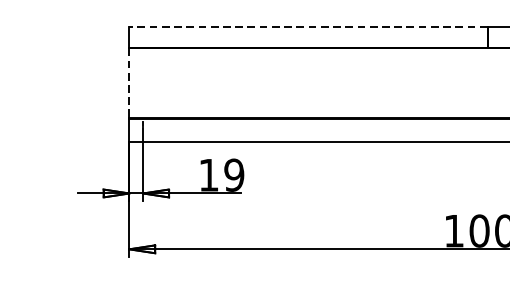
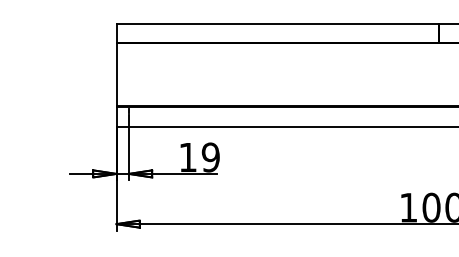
line: (308, 26) -> (277, 23), dashed -> solid
line: (129, 84) -> (116, 75), dashed -> solid

